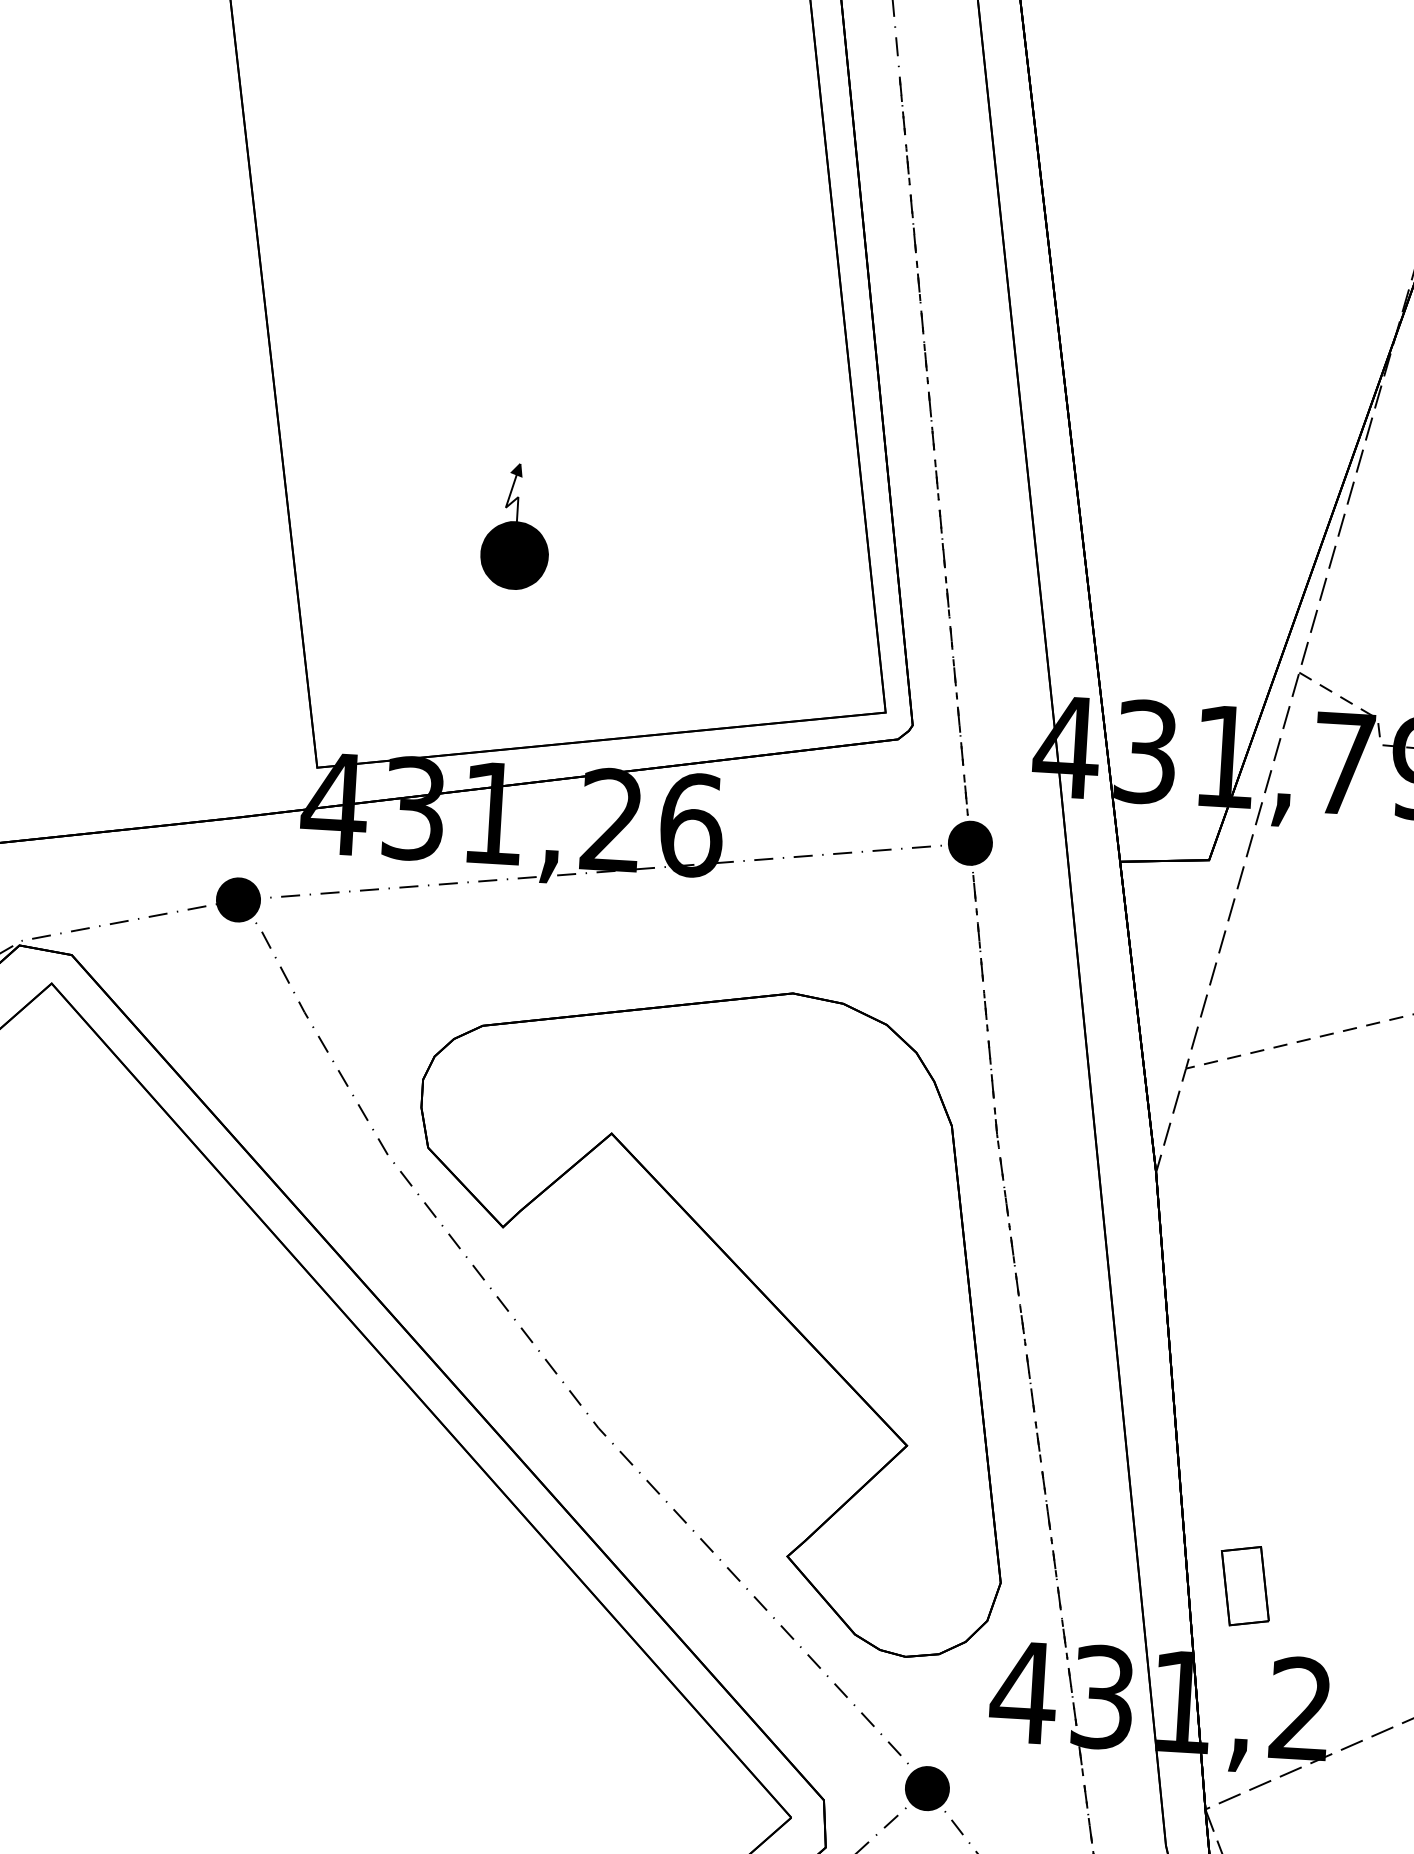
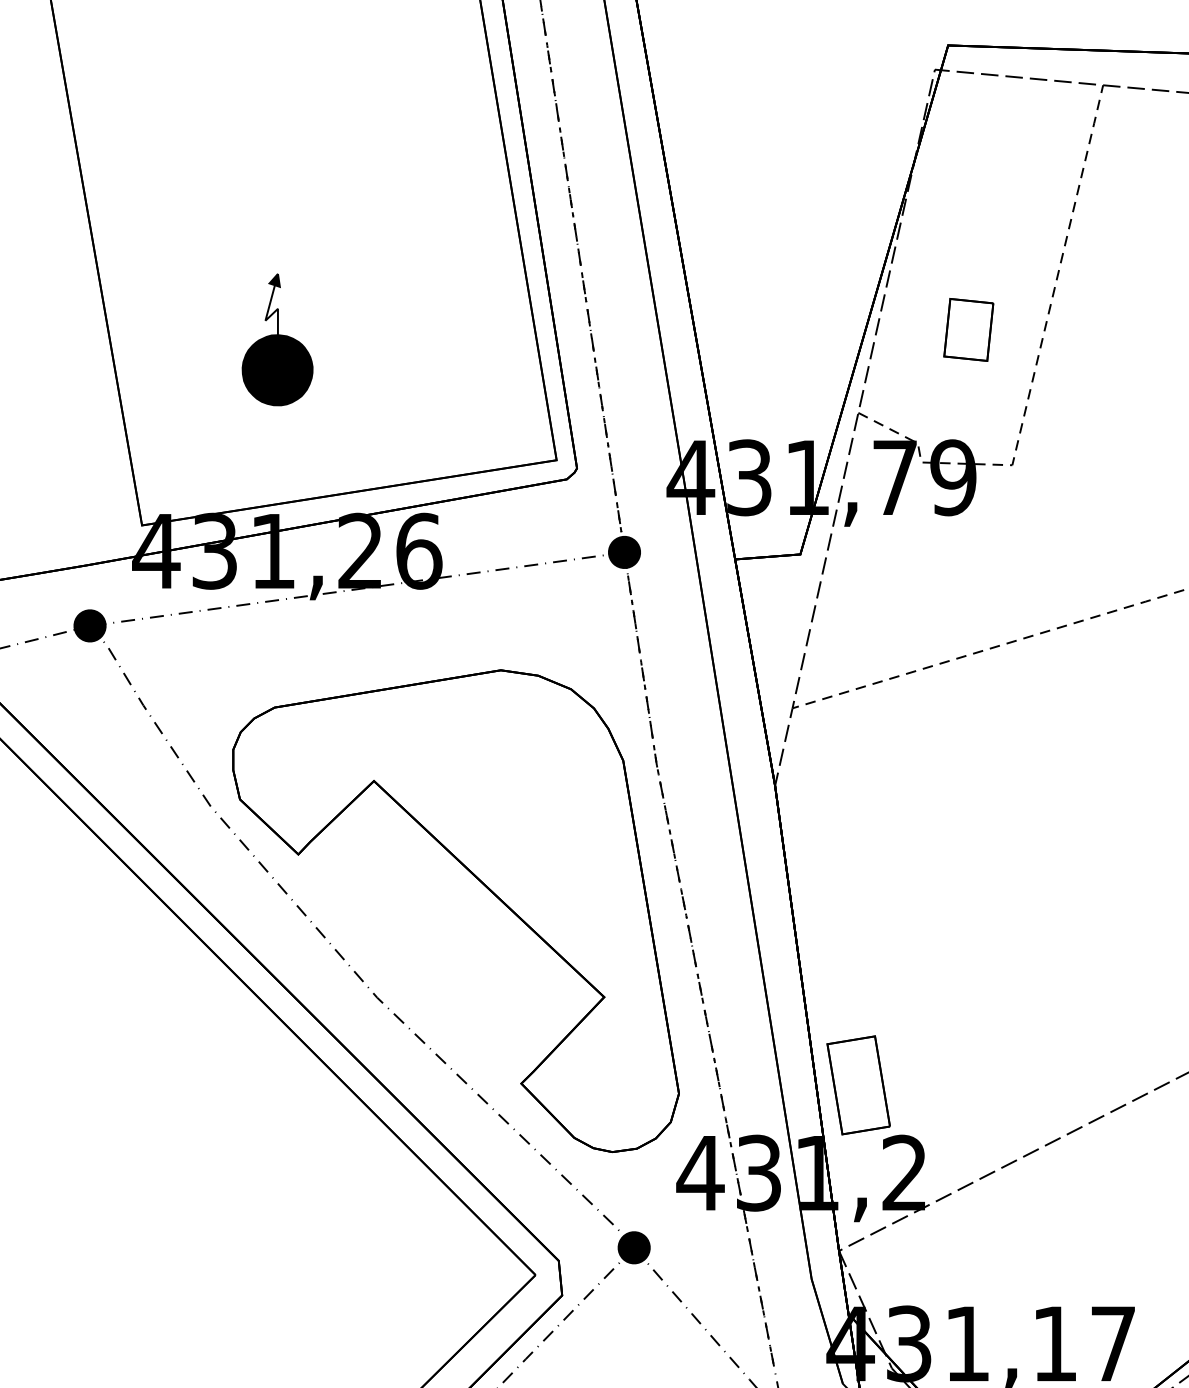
part: (516, 526) -> (277, 339), size x1.43
part: (1245, 1586) -> (858, 1085), size x1.67

